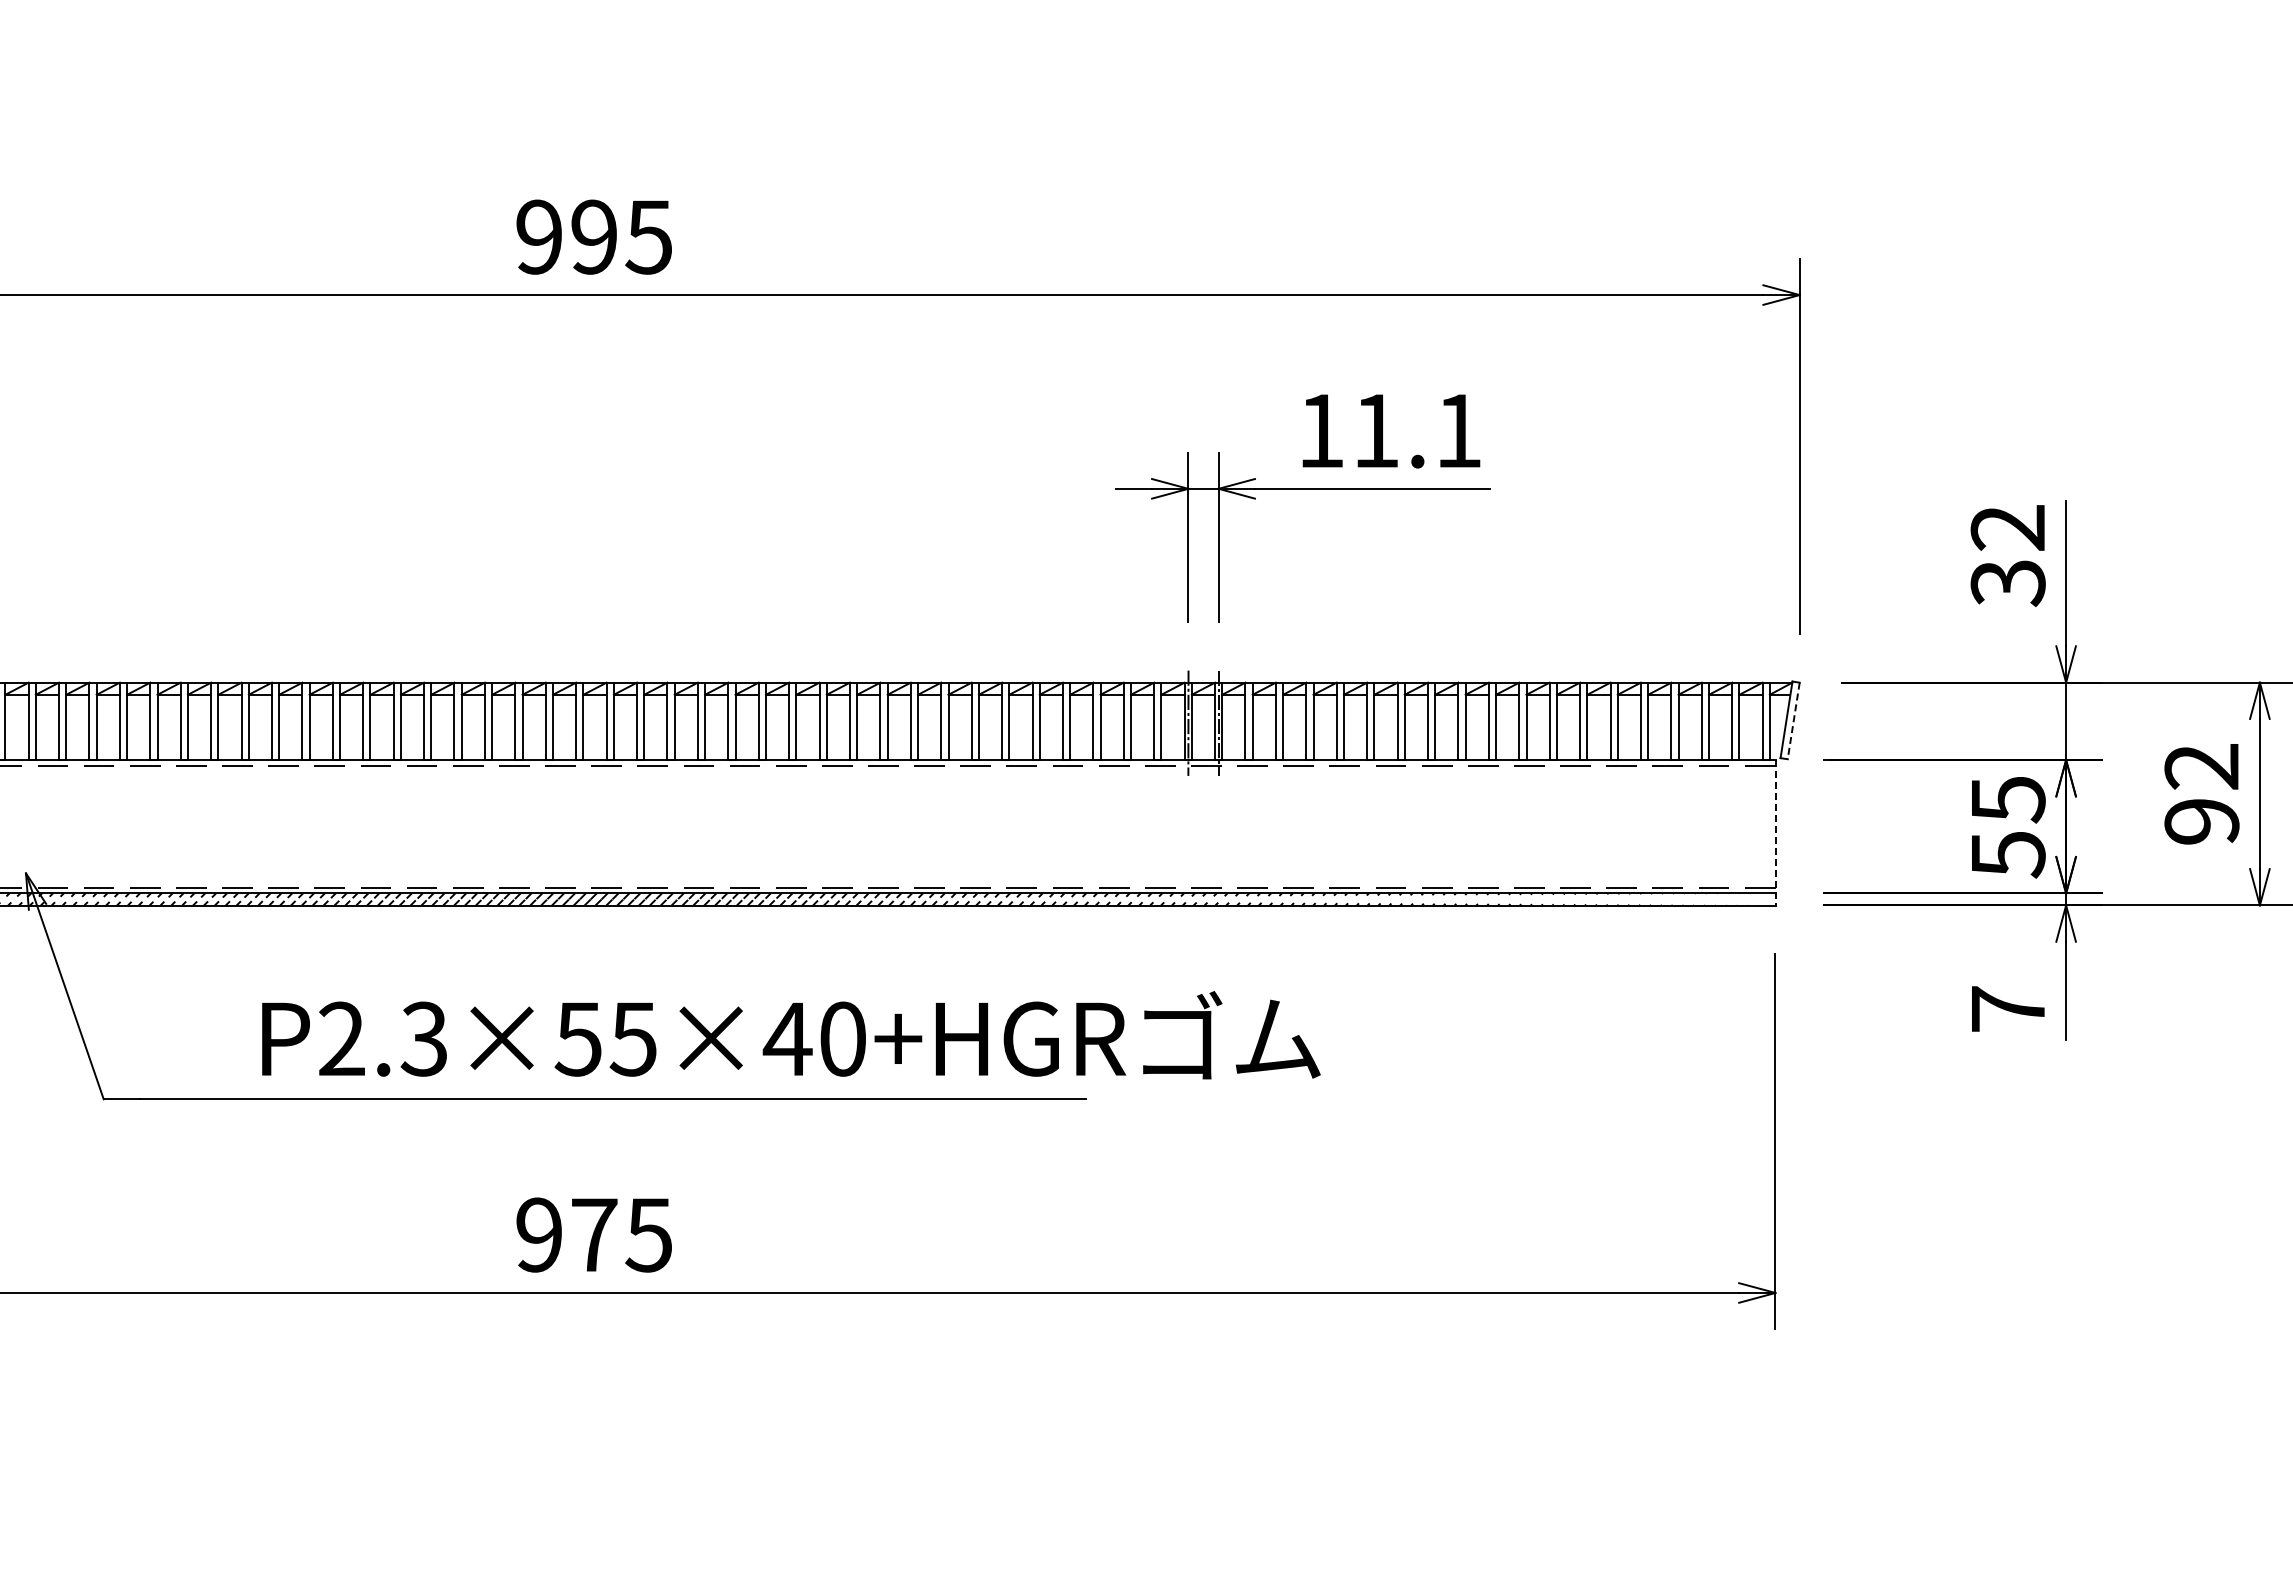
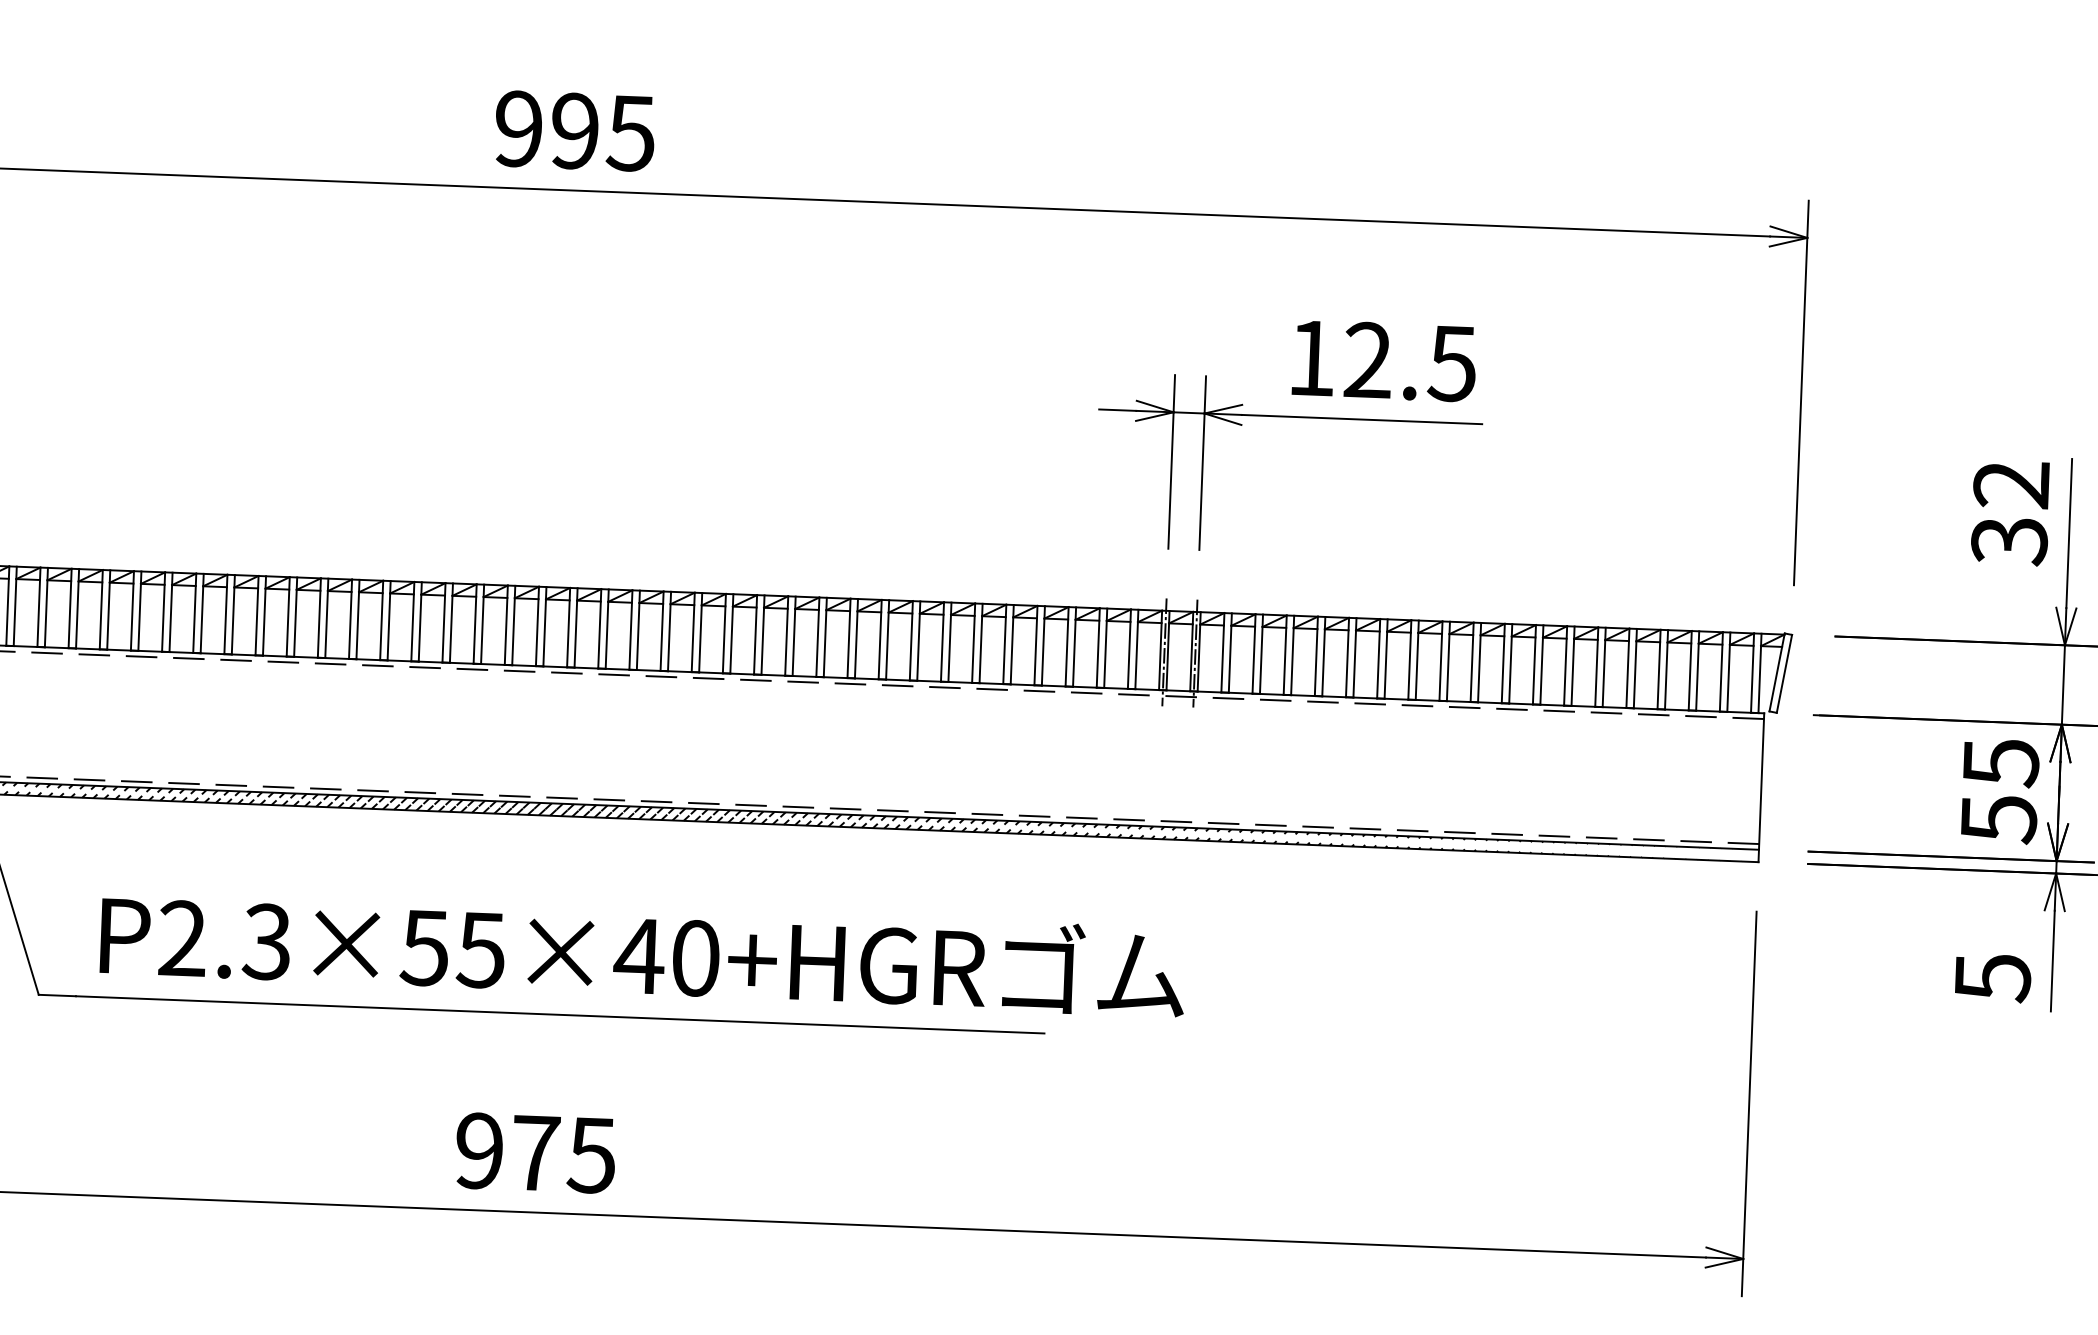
text: (1417, 430) -> (1410, 361), 11.1 -> 12.5
line: (1793, 720) -> (1784, 673), dashed -> solid
line: (1775, 832) -> (1761, 787), dashed -> solid
text: (2008, 1009) -> (1993, 977), 7 -> 5
text: (791, 1035) -> (643, 952), moved

